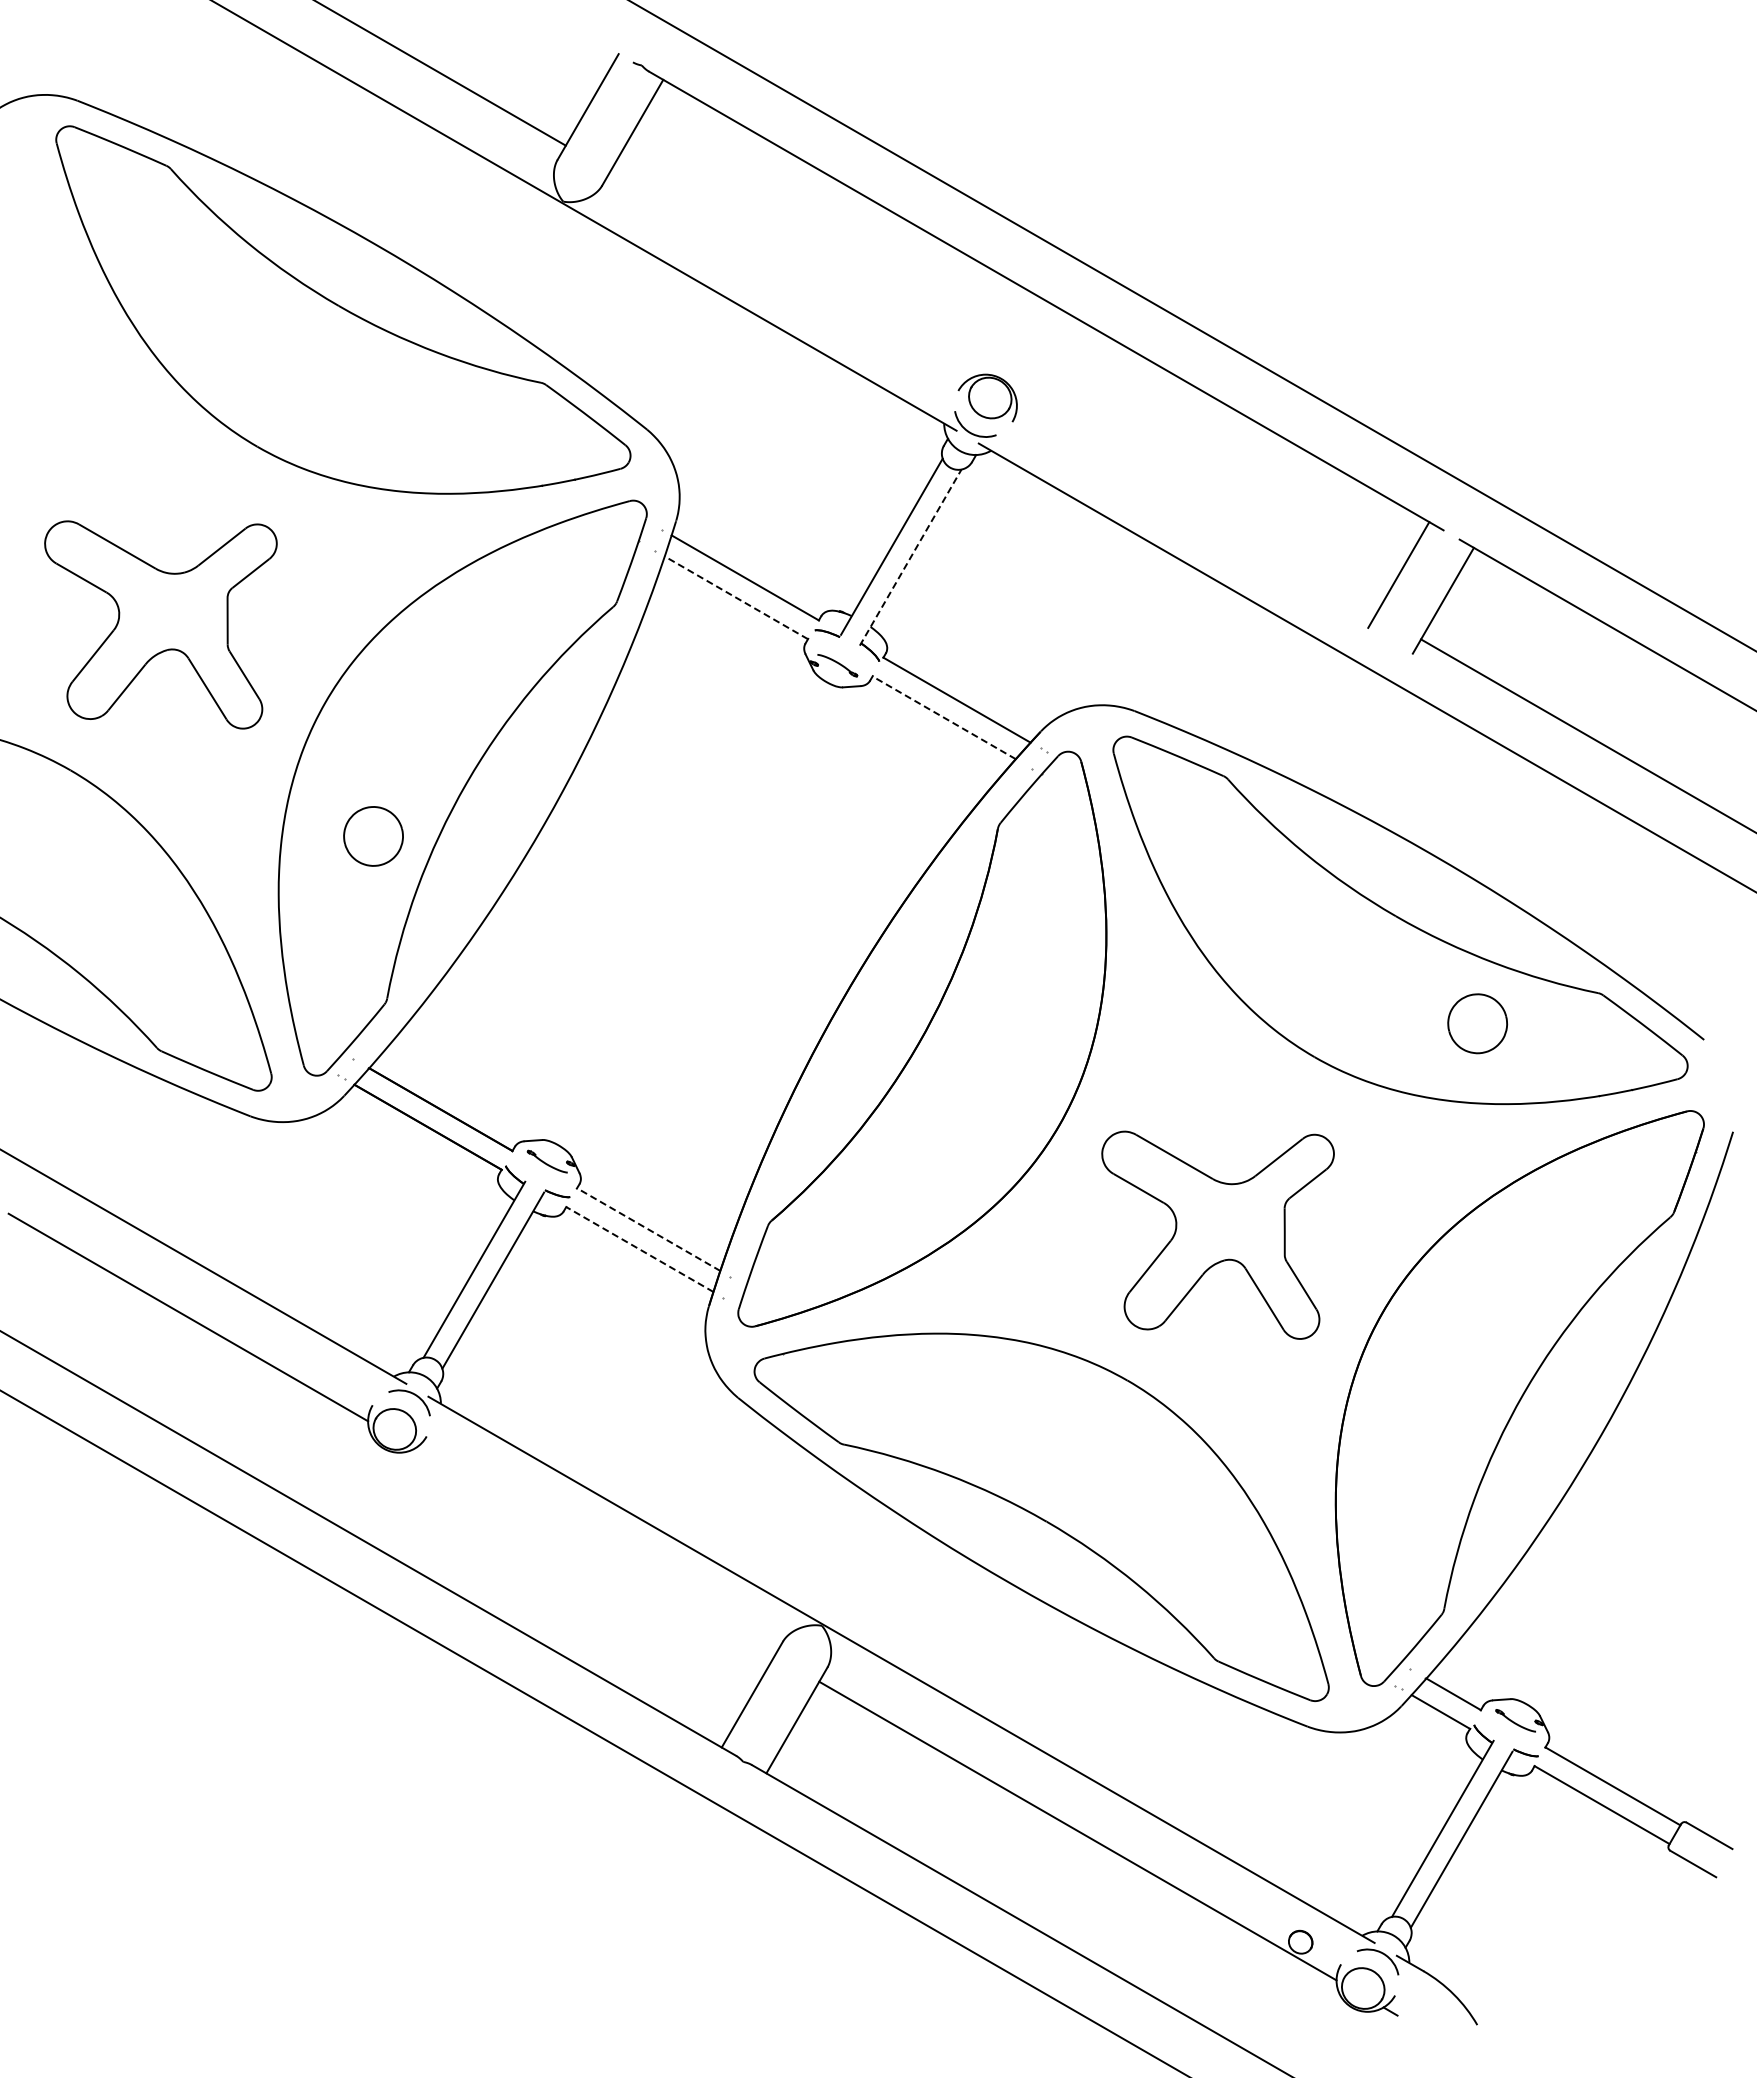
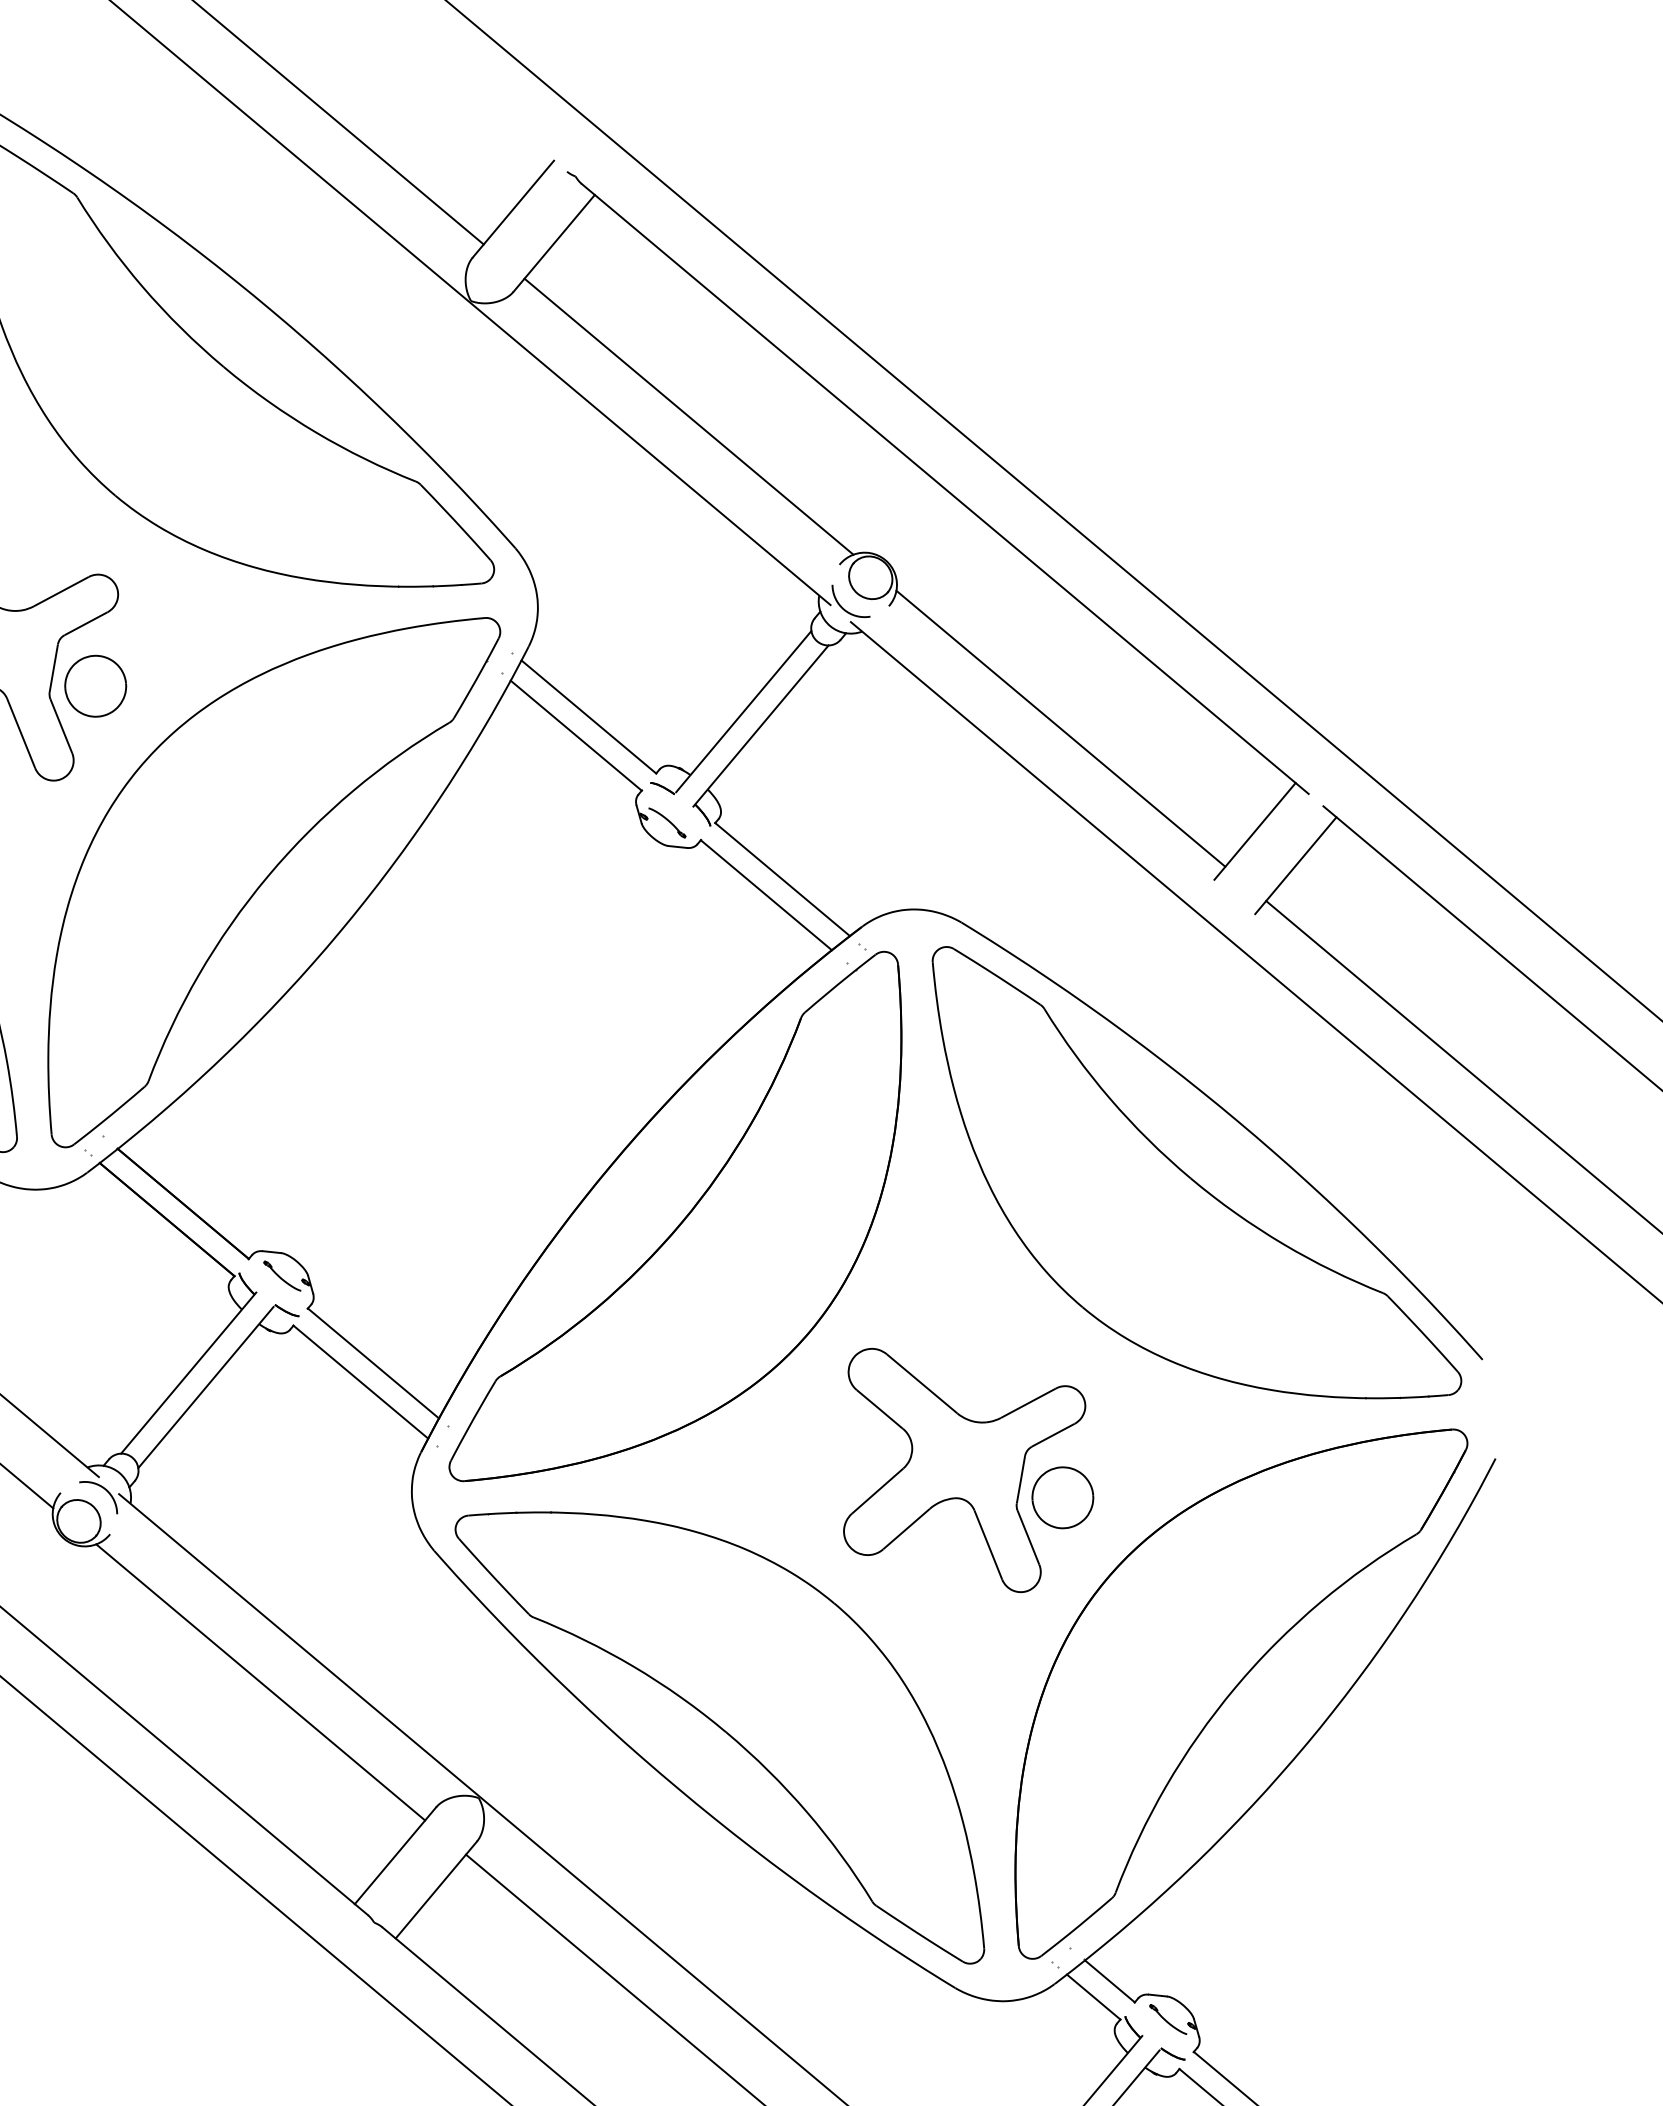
line: (789, 274) -> (688, 415), added
line: (1196, 509) -> (1060, 728), added
line: (910, 557) -> (760, 725), dashed -> solid
line: (736, 597) -> (576, 735), dashed -> solid
line: (944, 717) -> (766, 894), dashed -> solid
part: (373, 836) -> (95, 686), moved
part: (1477, 1023) -> (1062, 1497), moved
line: (648, 1229) -> (373, 1363), dashed -> solid
line: (639, 1249) -> (360, 1382), dashed -> solid
line: (594, 1552) -> (260, 1682), added

